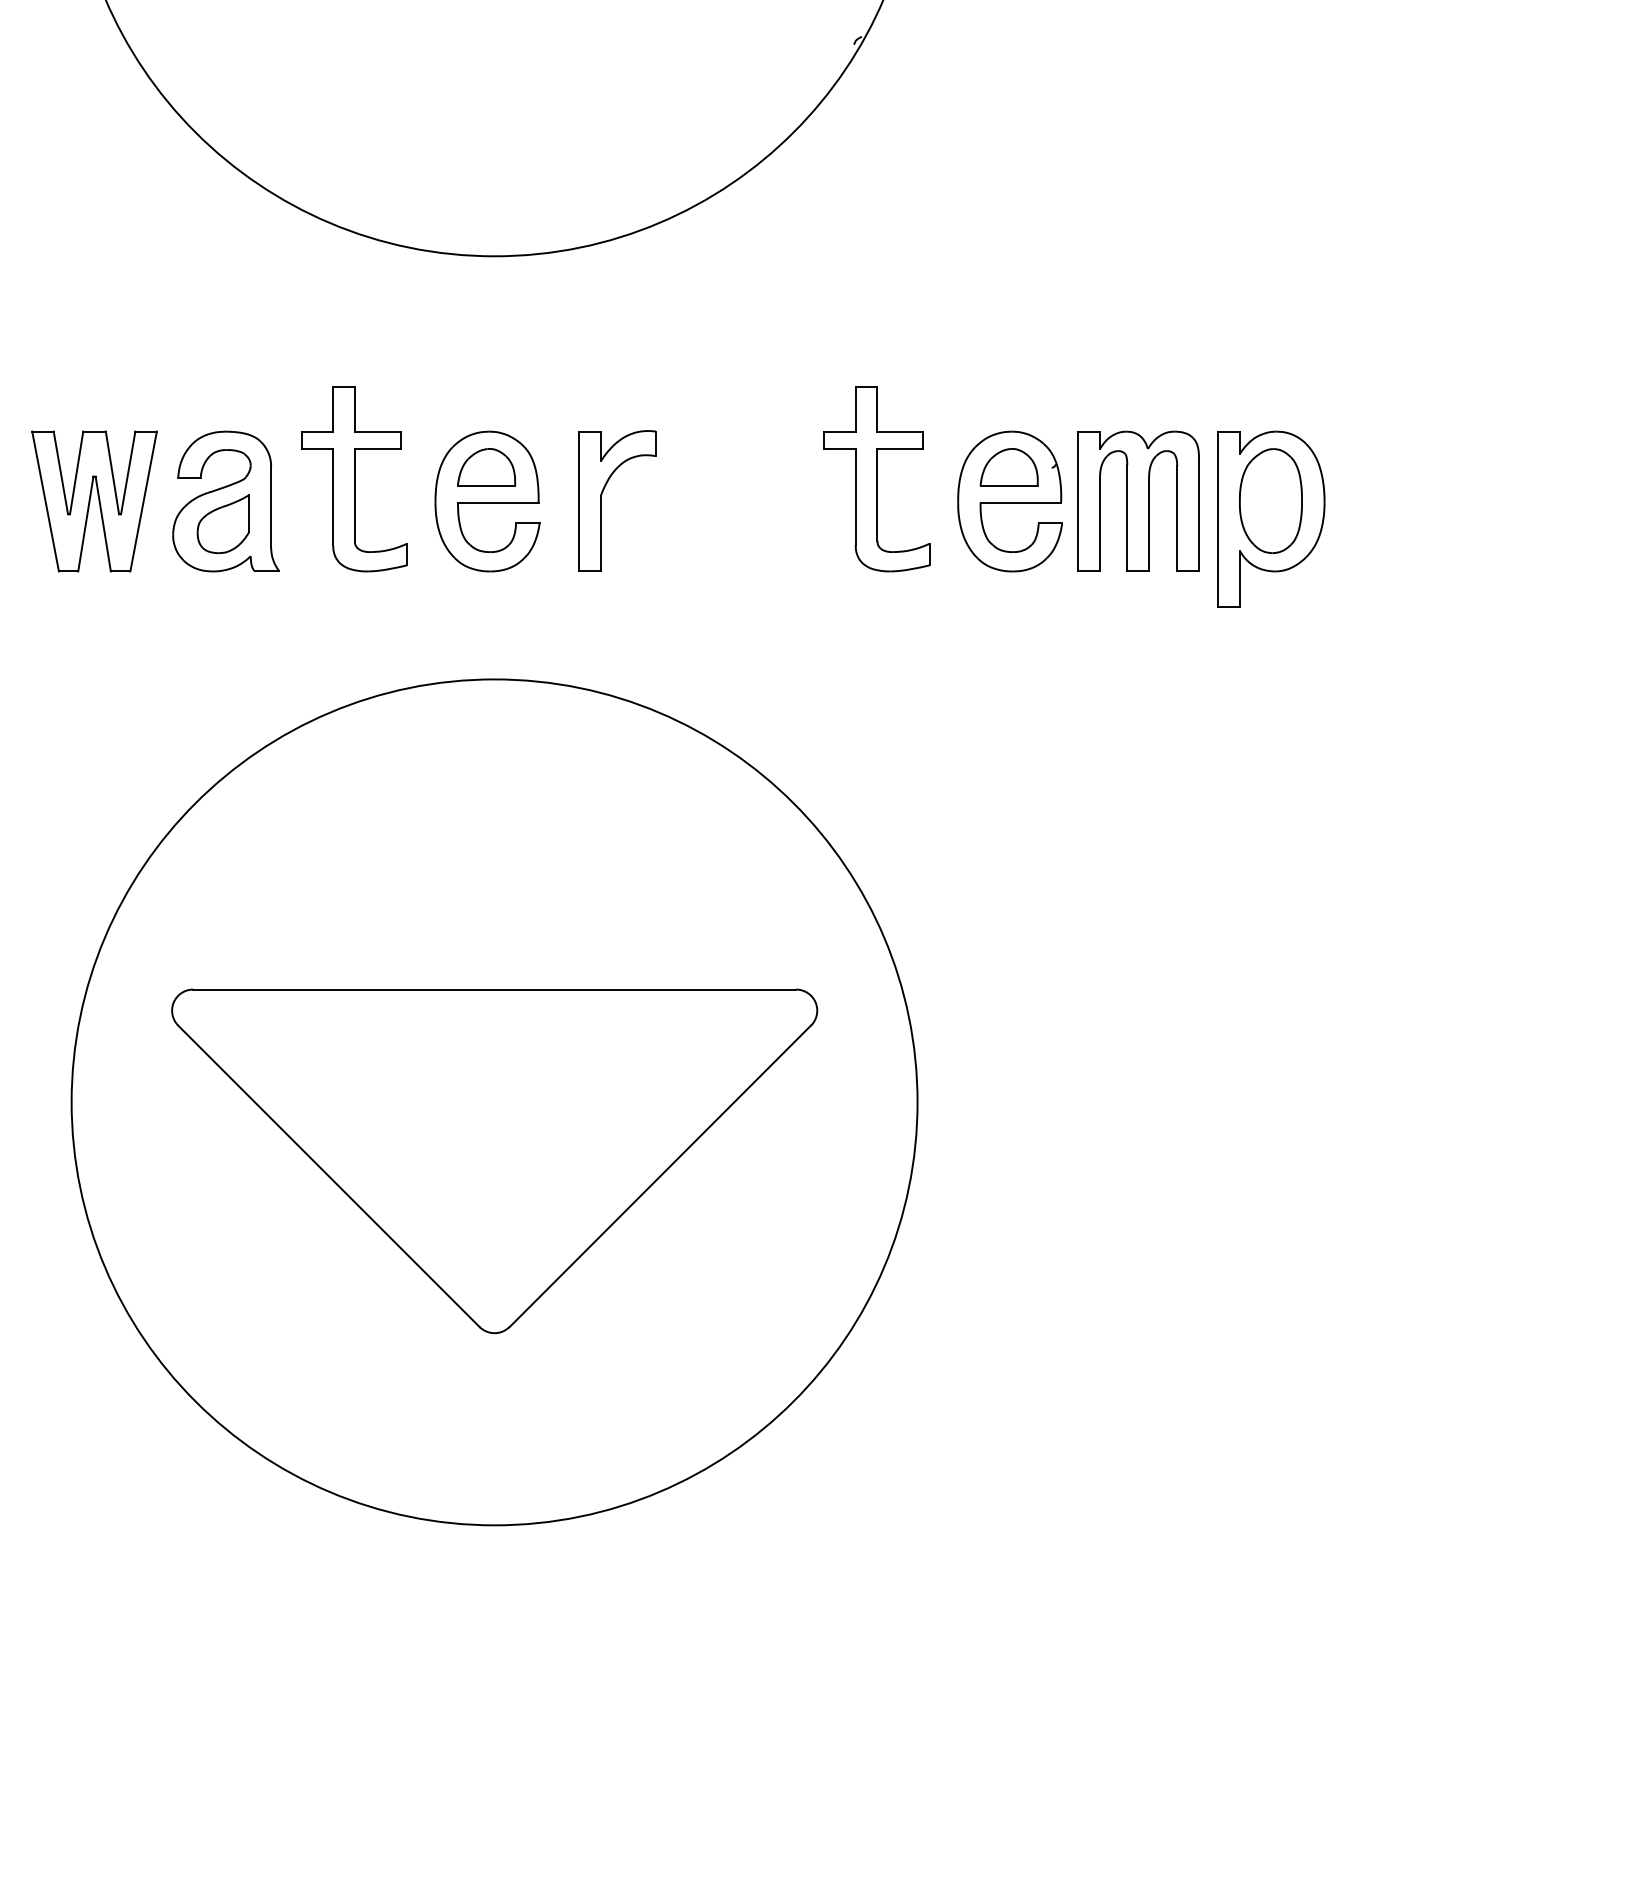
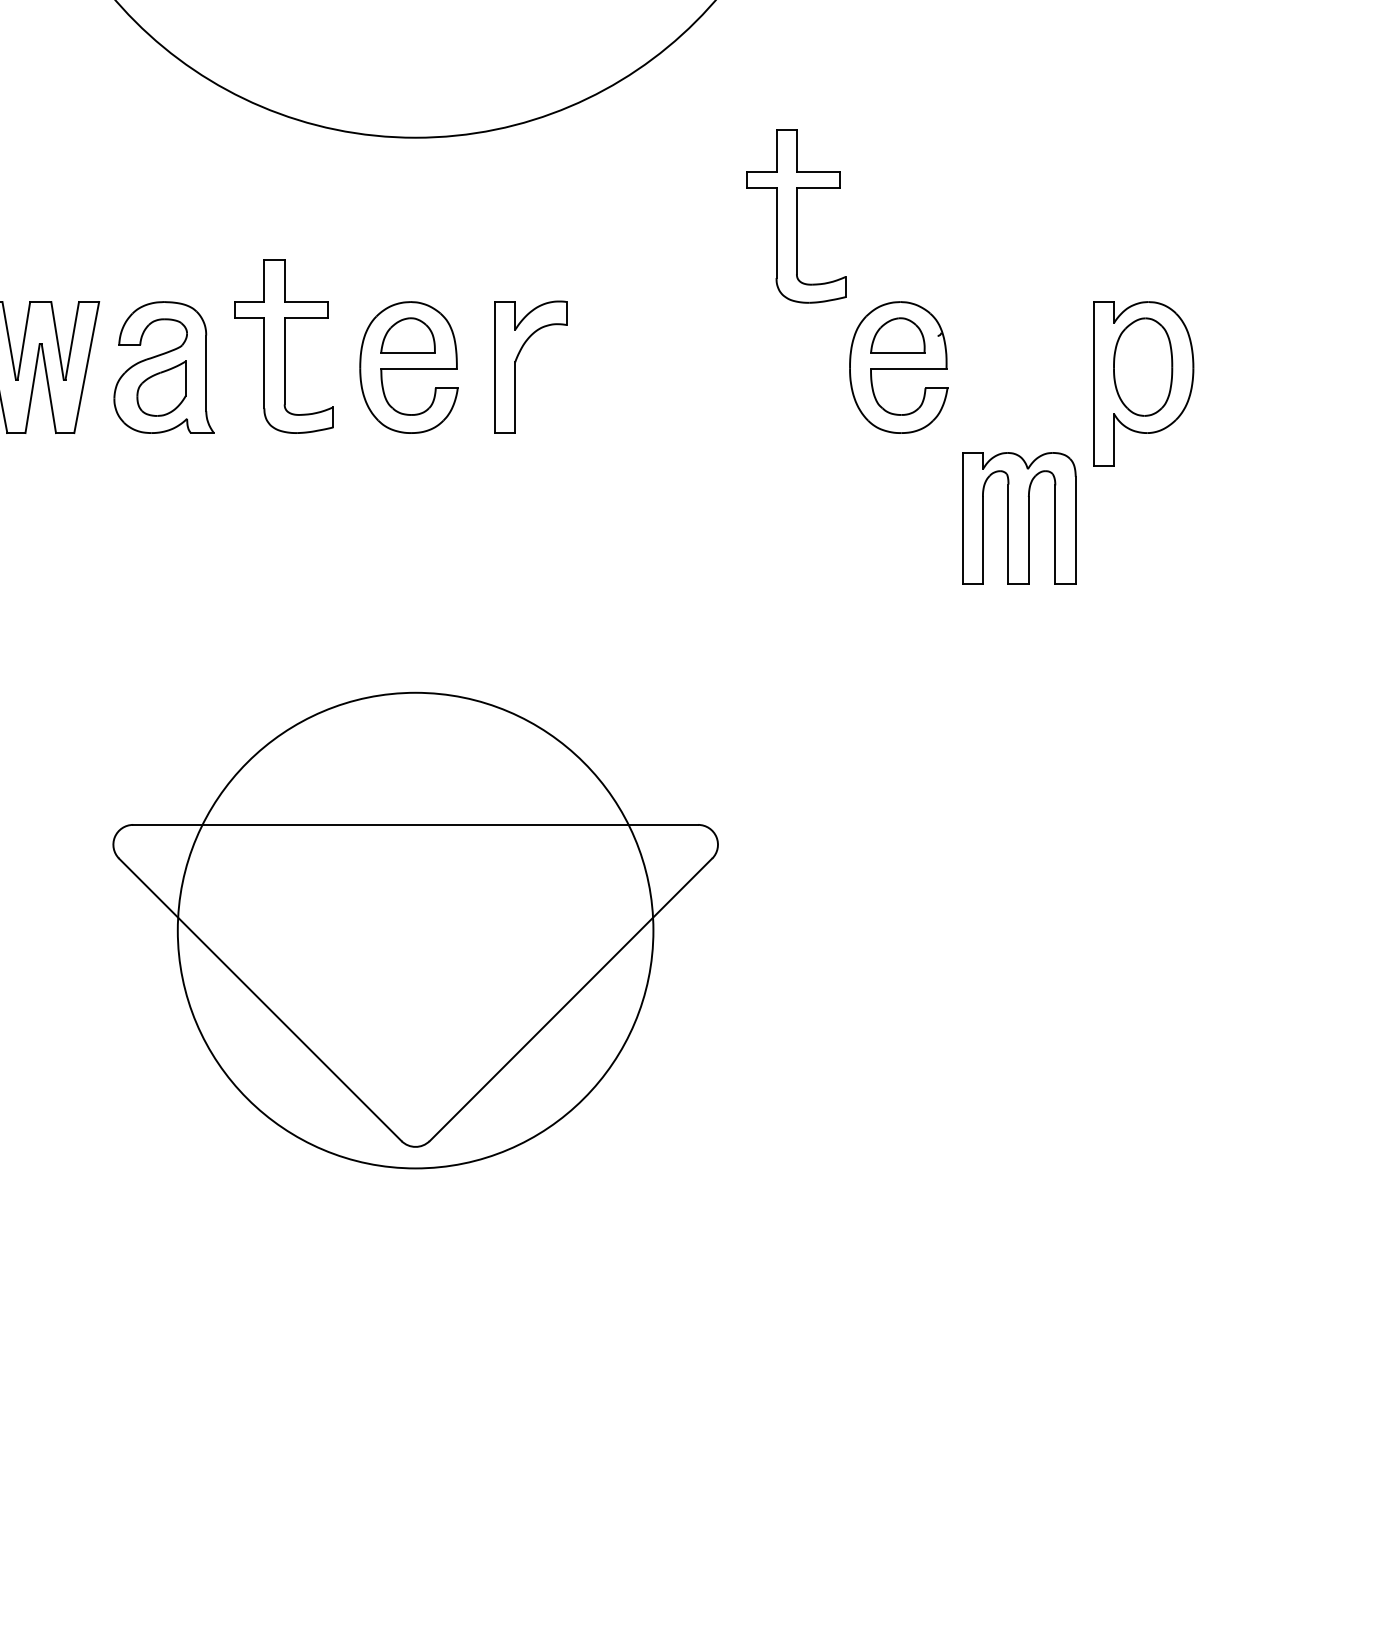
part: (876, 479) -> (795, 216), moved
part: (1138, 500) -> (1019, 517), moved
circle: (494, 1102) -> (415, 930), size x0.6

